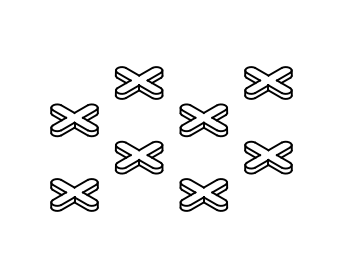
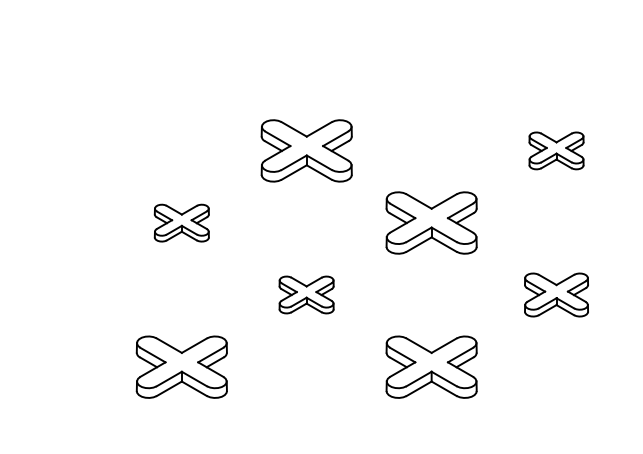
part: (268, 82) -> (556, 149), size x0.6
part: (74, 120) -> (181, 223), size x0.6
part: (138, 157) -> (305, 294), size x0.6
part: (268, 157) -> (556, 294), size x0.7

